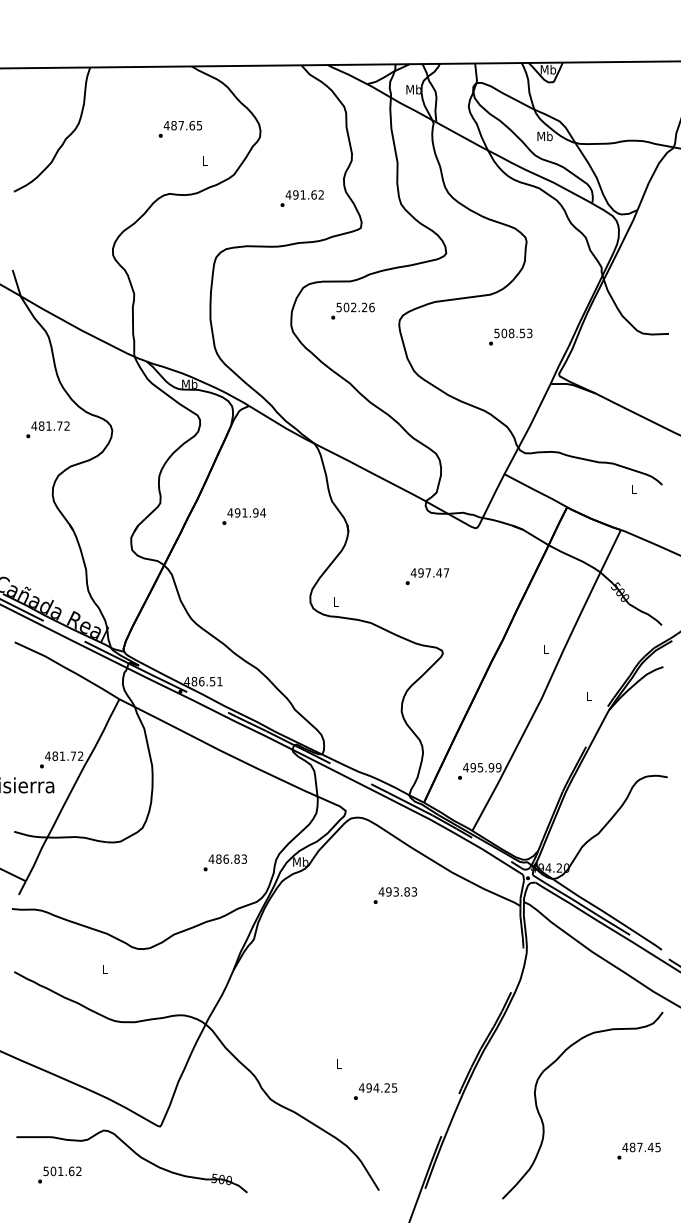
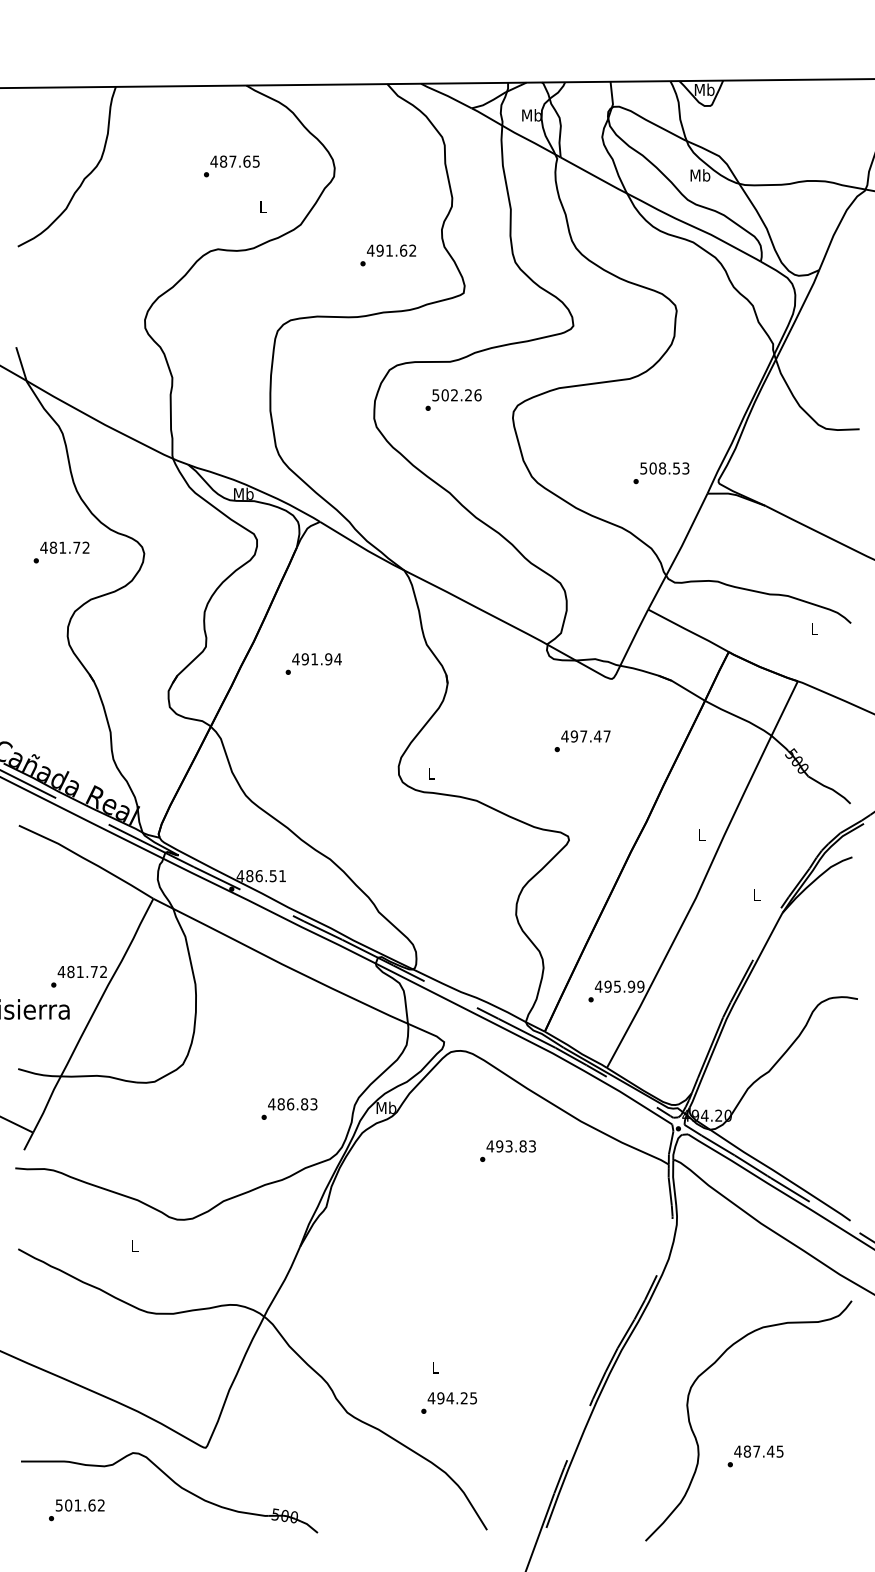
text: (510, 336) -> (661, 472), moved
text: (427, 576) -> (582, 741), moved
text: (375, 1091) -> (449, 1402), moved
text: (638, 1150) -> (754, 1455), moved

